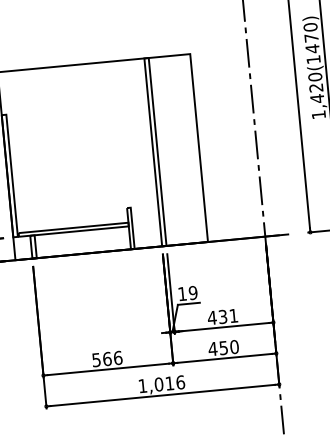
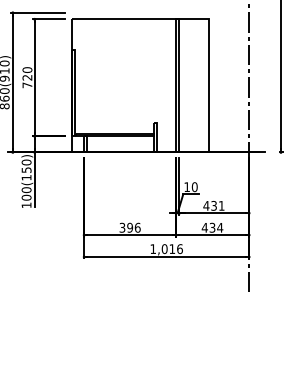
text: (192, 293) -> (194, 187), 19 -> 10
text: (229, 347) -> (216, 227), 450 -> 434
text: (102, 359) -> (126, 227), 566 -> 396

